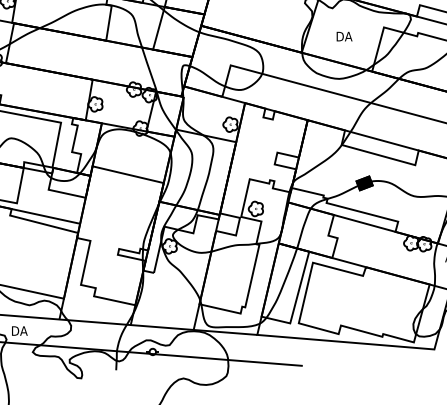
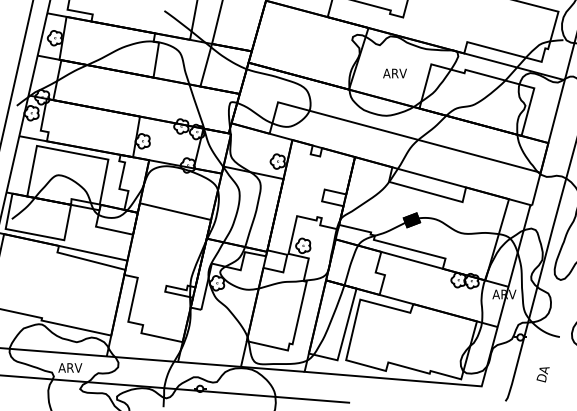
text: (347, 36) -> (394, 73), DA -> ARV
text: (23, 330) -> (70, 367), DA -> ARV

